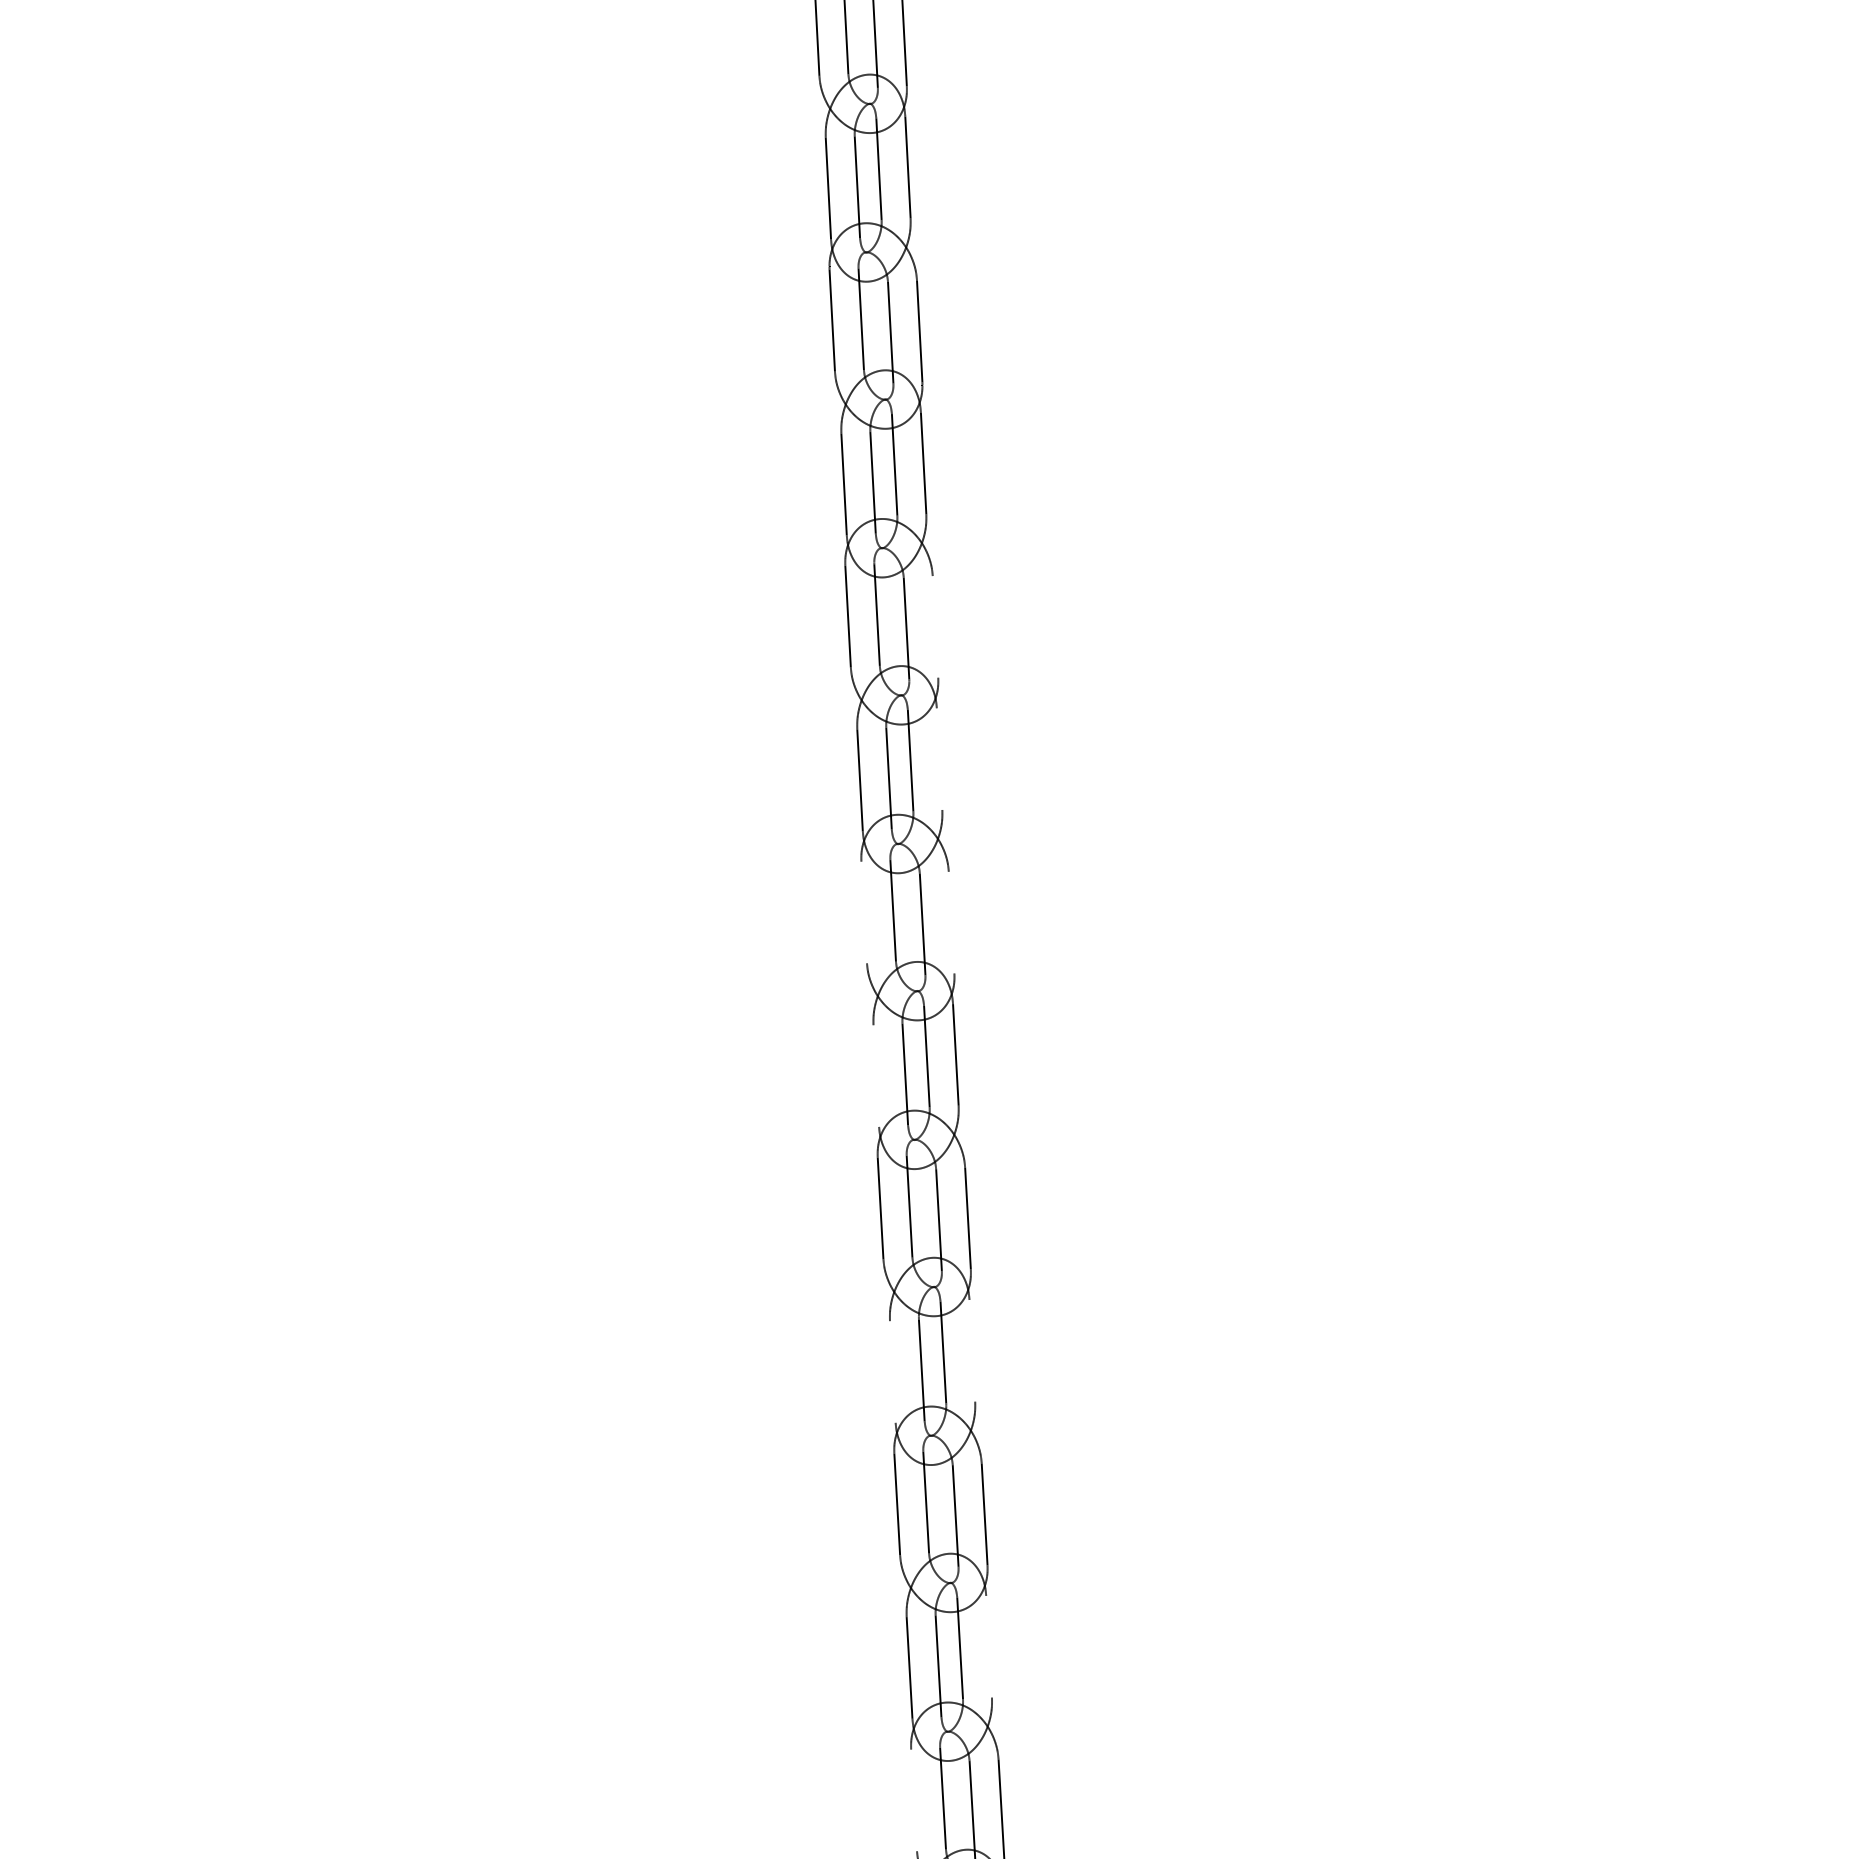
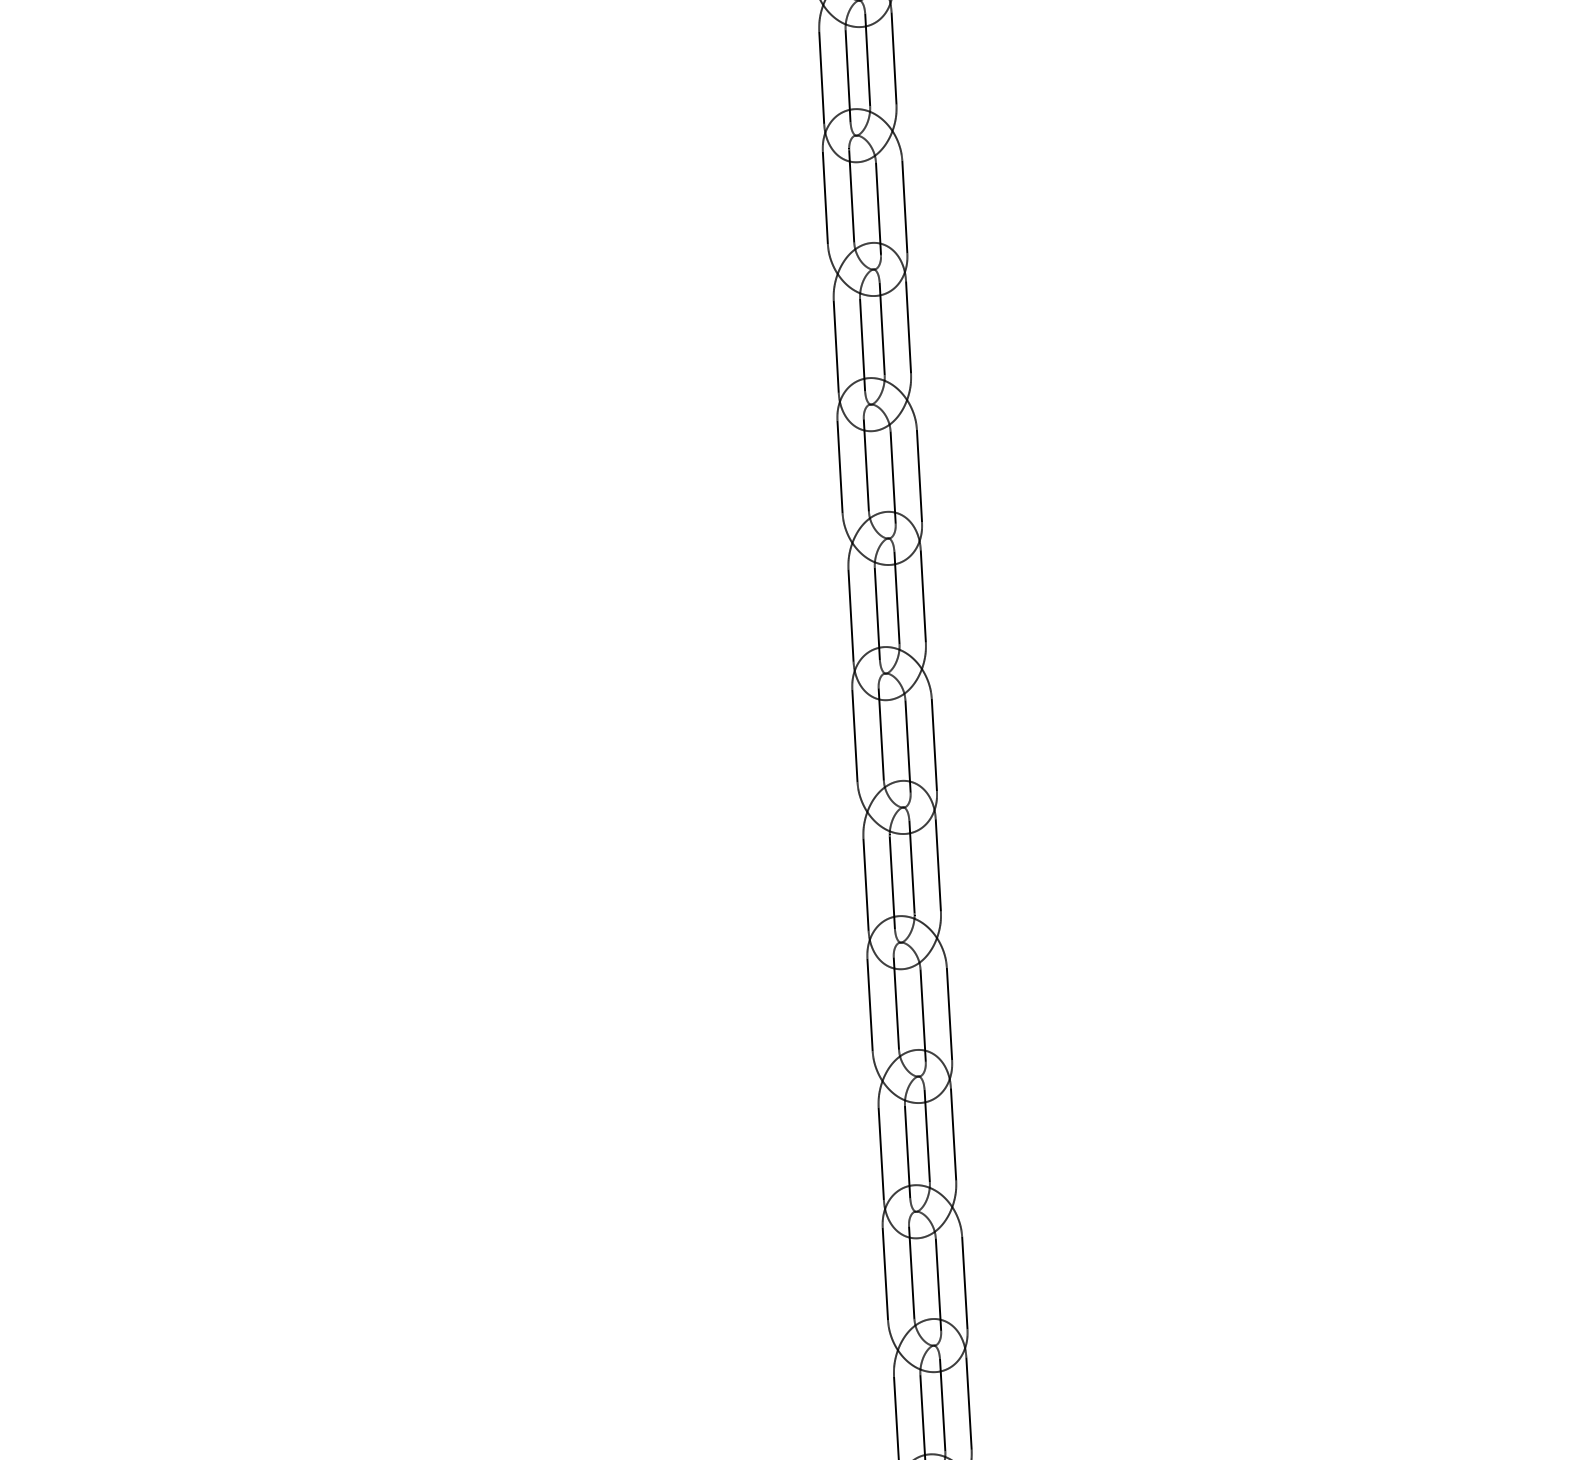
line: (935, 626) -> (904, 206), added
line: (939, 758) -> (908, 326), added
line: (864, 912) -> (840, 466), added
line: (951, 922) -> (919, 475), added
line: (876, 1075) -> (851, 615), added
line: (972, 1350) -> (938, 865), added
line: (892, 1371) -> (865, 884), added
line: (989, 1646) -> (953, 1134), added
line: (914, 1800) -> (885, 1274), added

